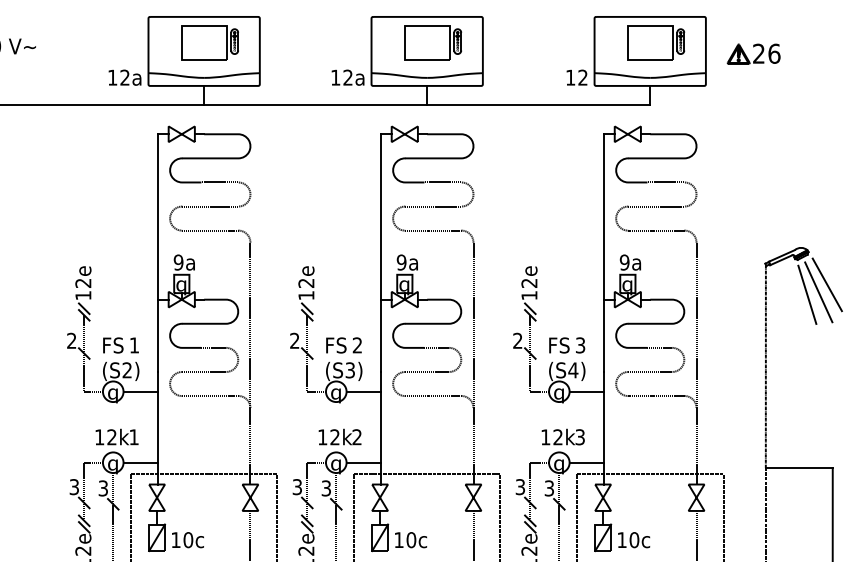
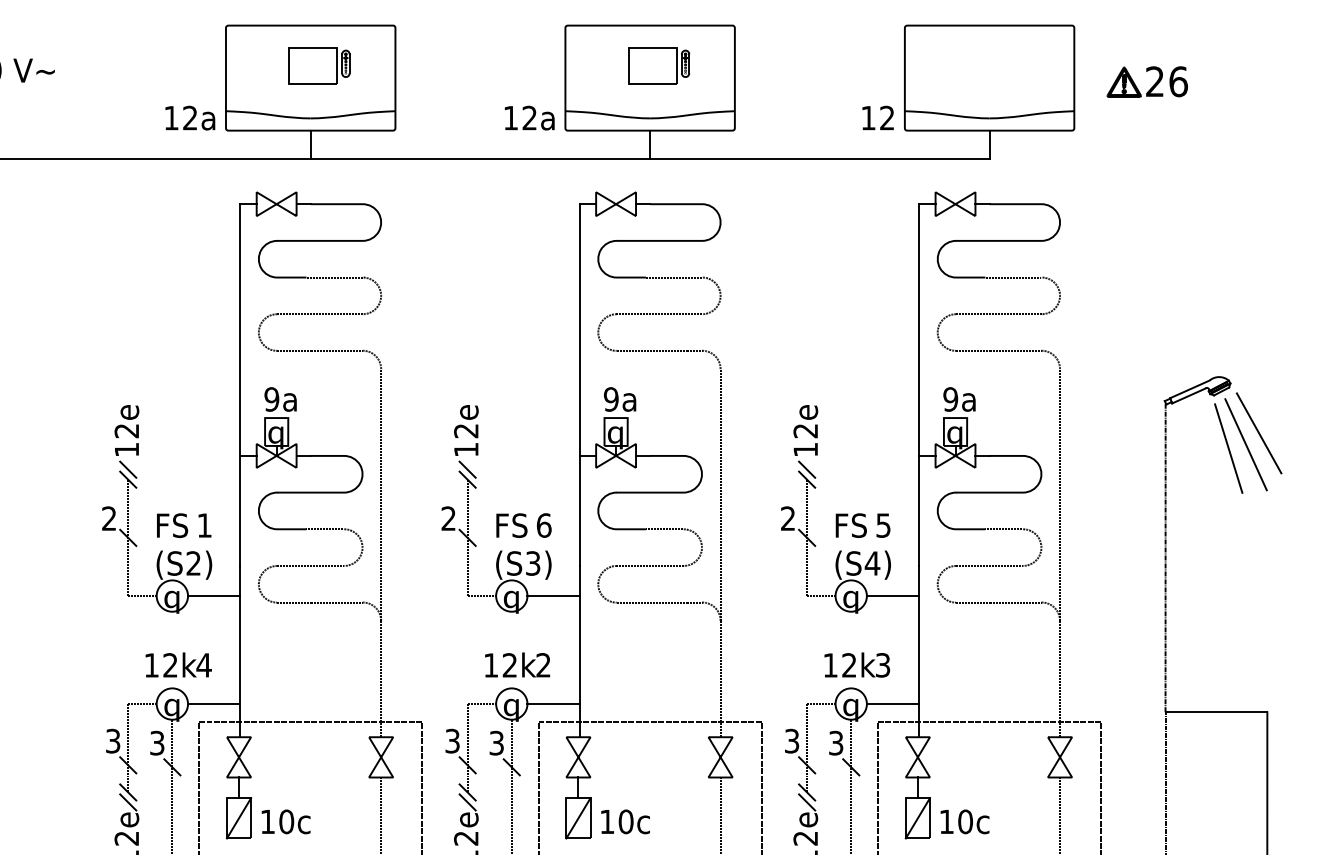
part: (209, 42) -> (318, 64), size x0.7
part: (433, 42) -> (659, 64), size x0.7
part: (656, 42) -> (999, 64), removed
text: (580, 344) -> (883, 524), 3 -> 5
text: (357, 345) -> (544, 525), 2 -> 6
text: (134, 437) -> (204, 665), 1 -> 4

